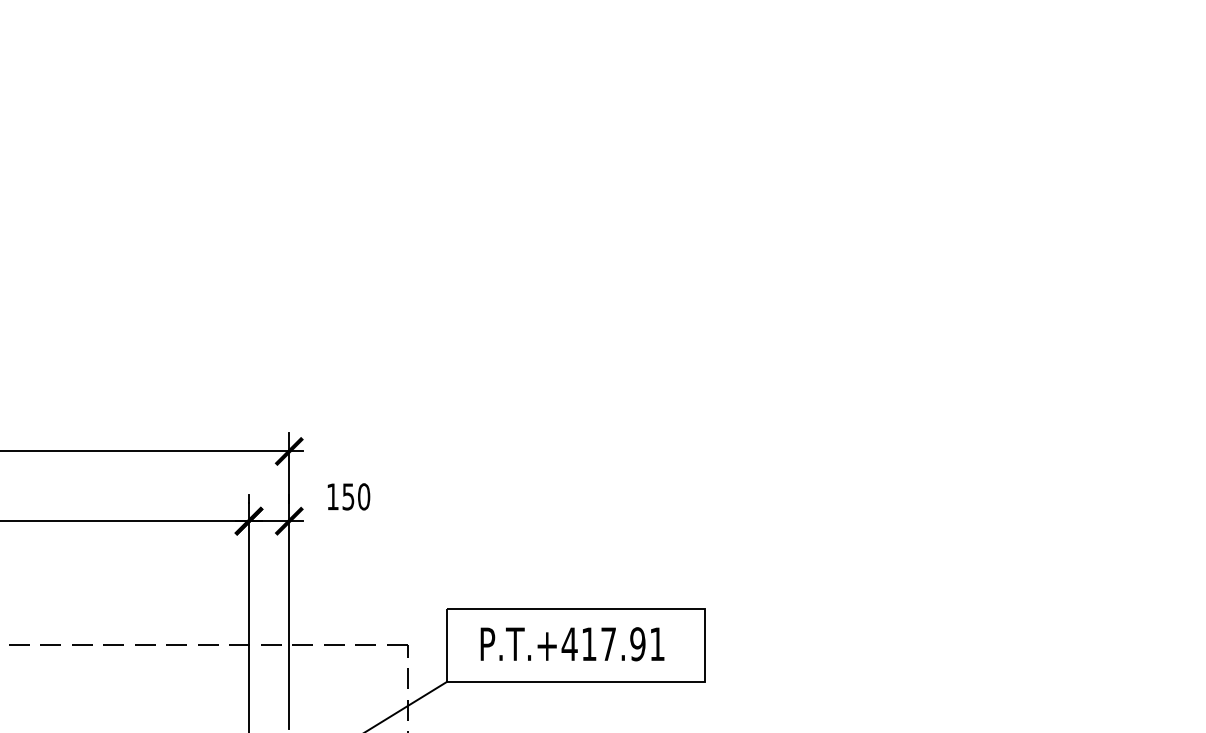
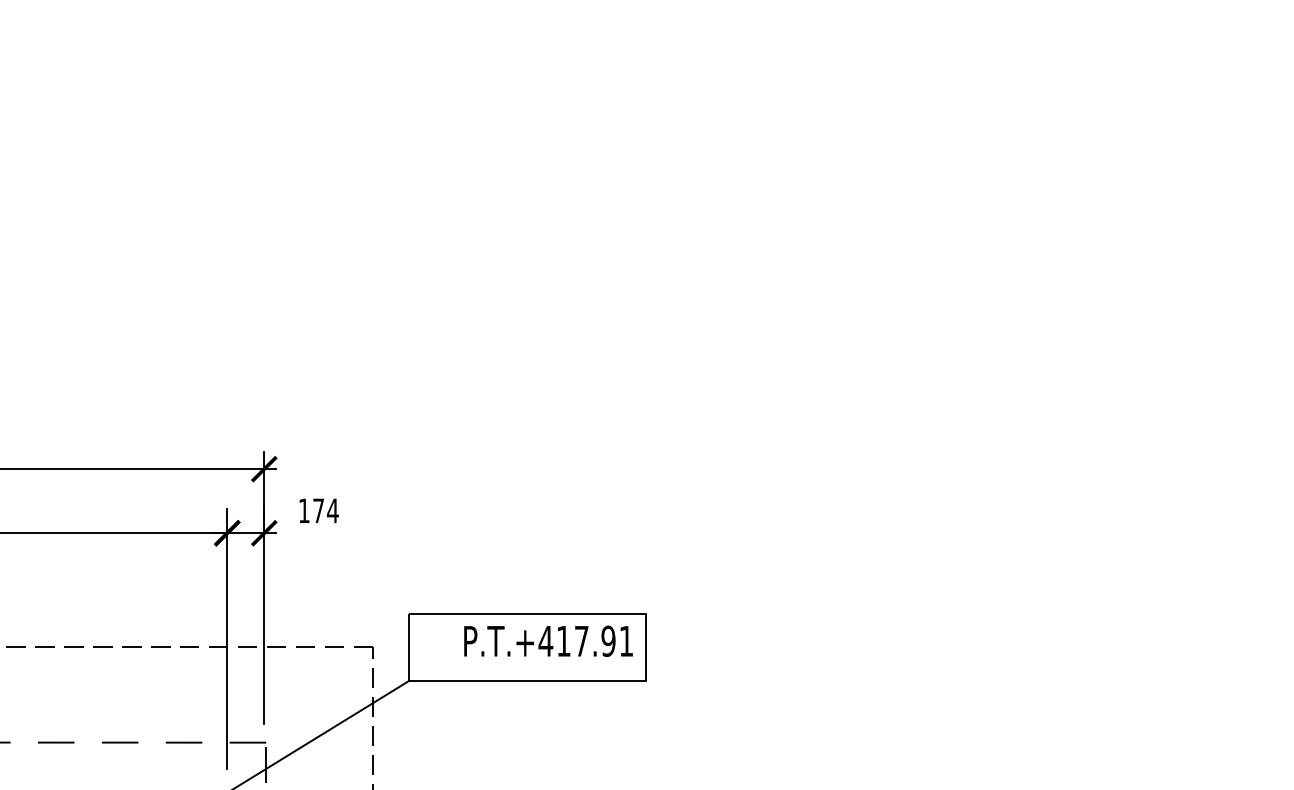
text: (355, 496) -> (325, 510), 150 -> 174
text: (572, 643) -> (548, 640), moved

